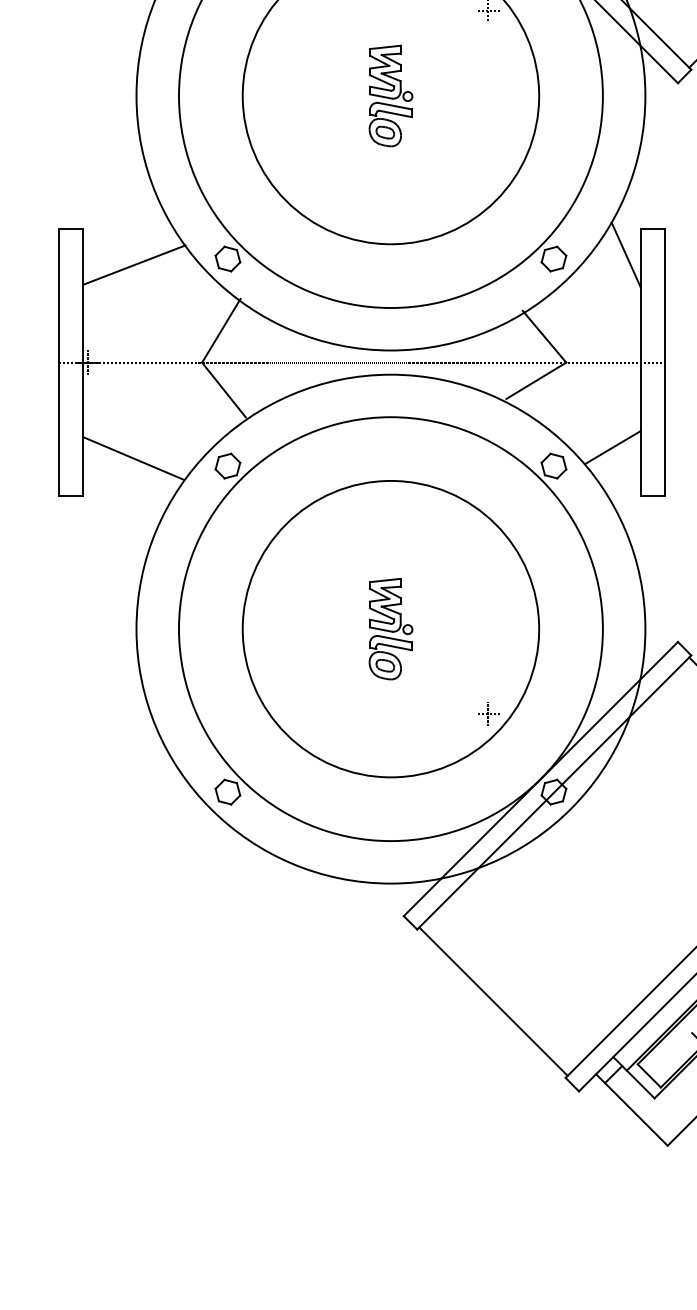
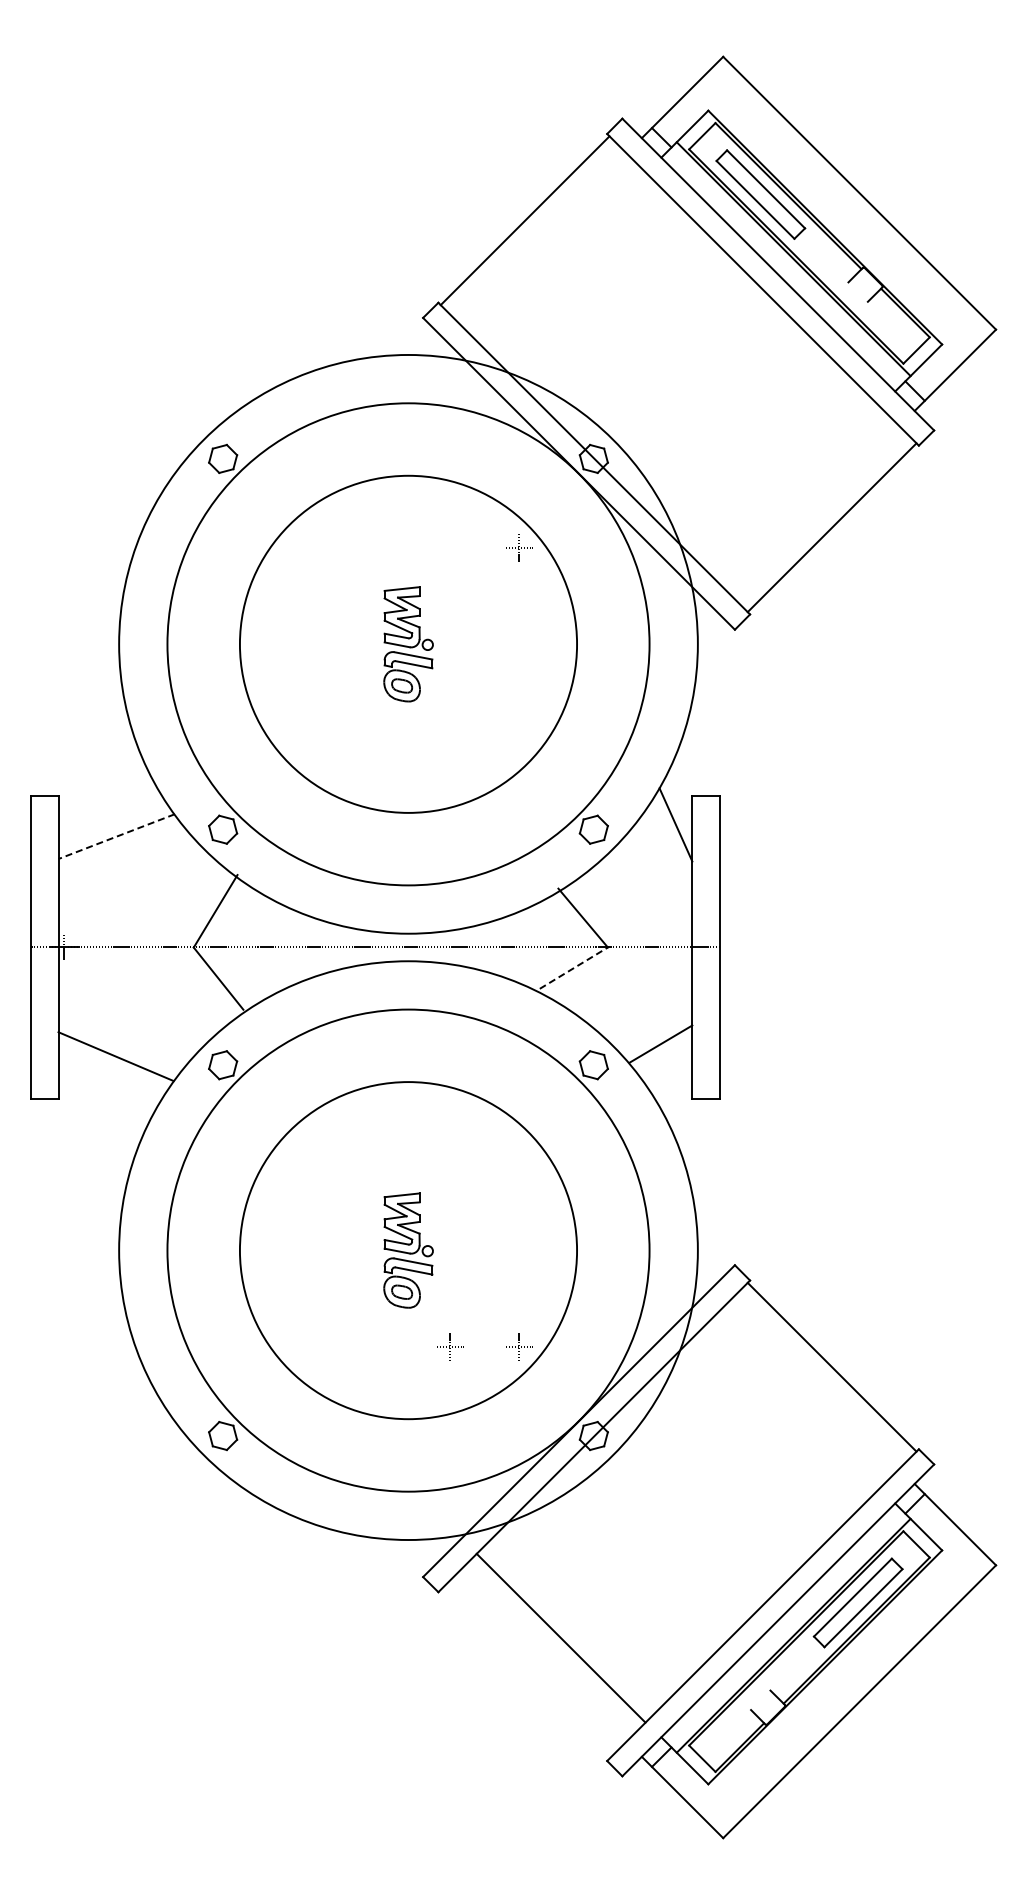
line: (134, 265) -> (116, 836), solid -> dashed
line: (536, 381) -> (573, 968), solid -> dashed
part: (427, 713) -> (450, 1346), added
line: (492, 1000) -> (560, 1637), moved

